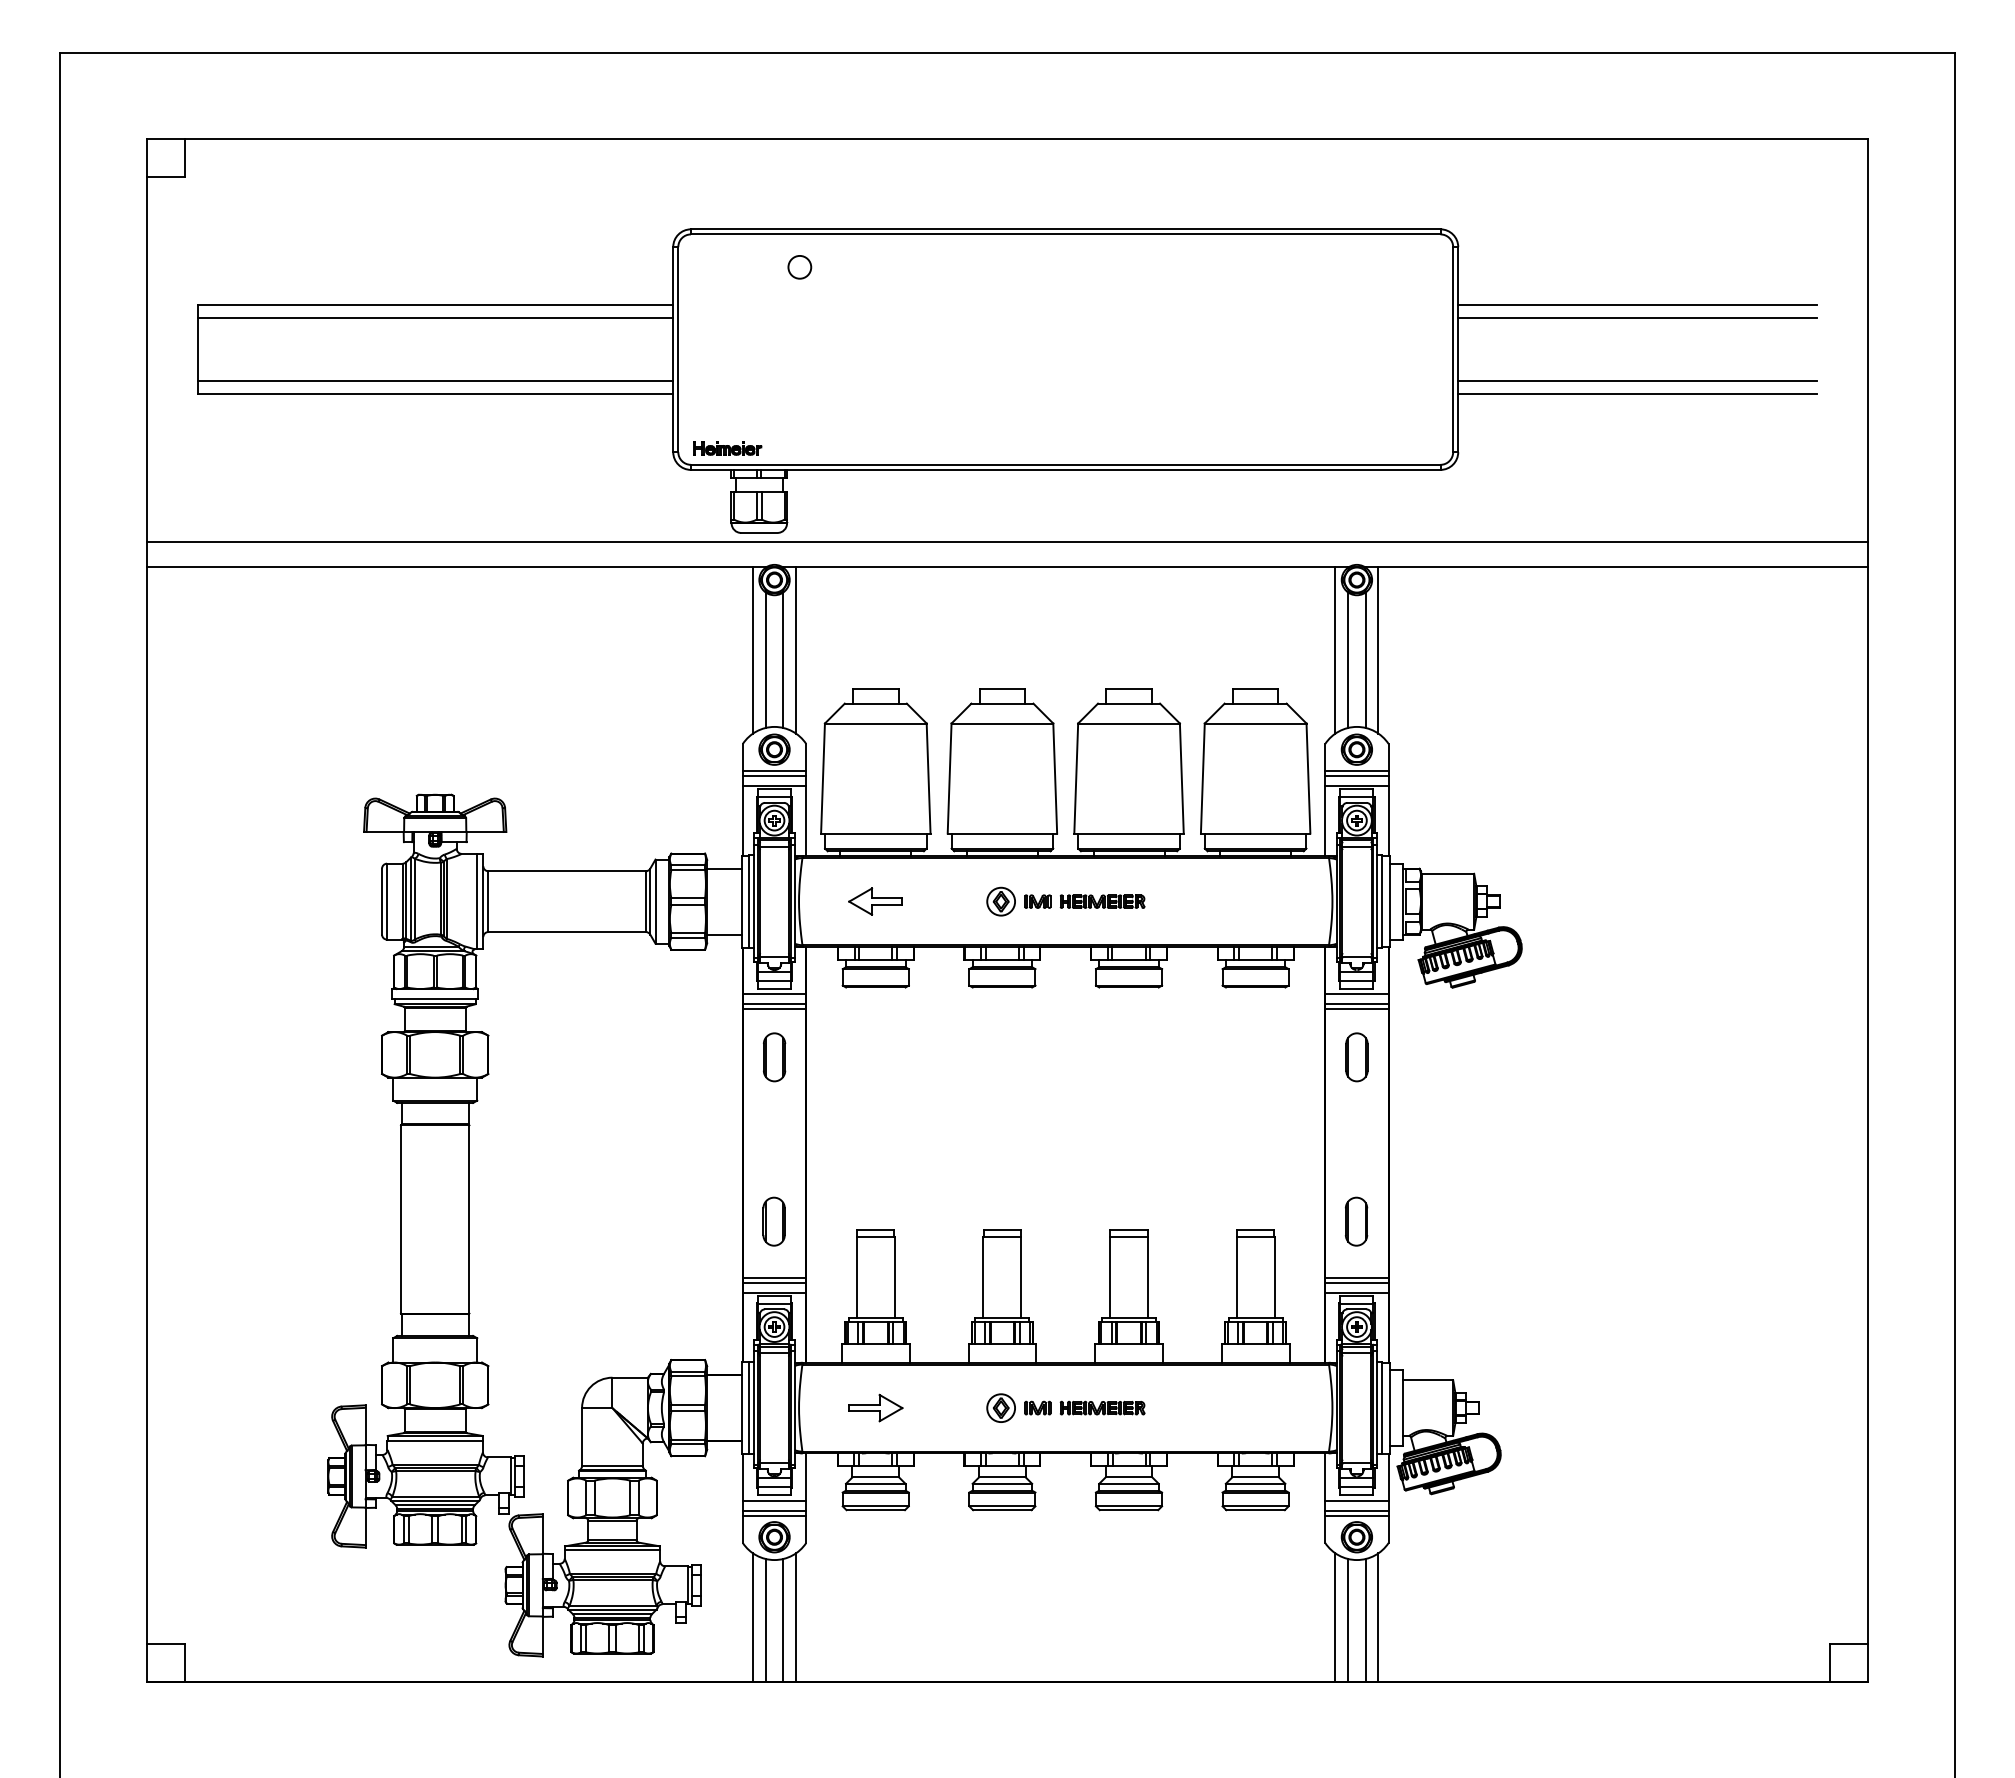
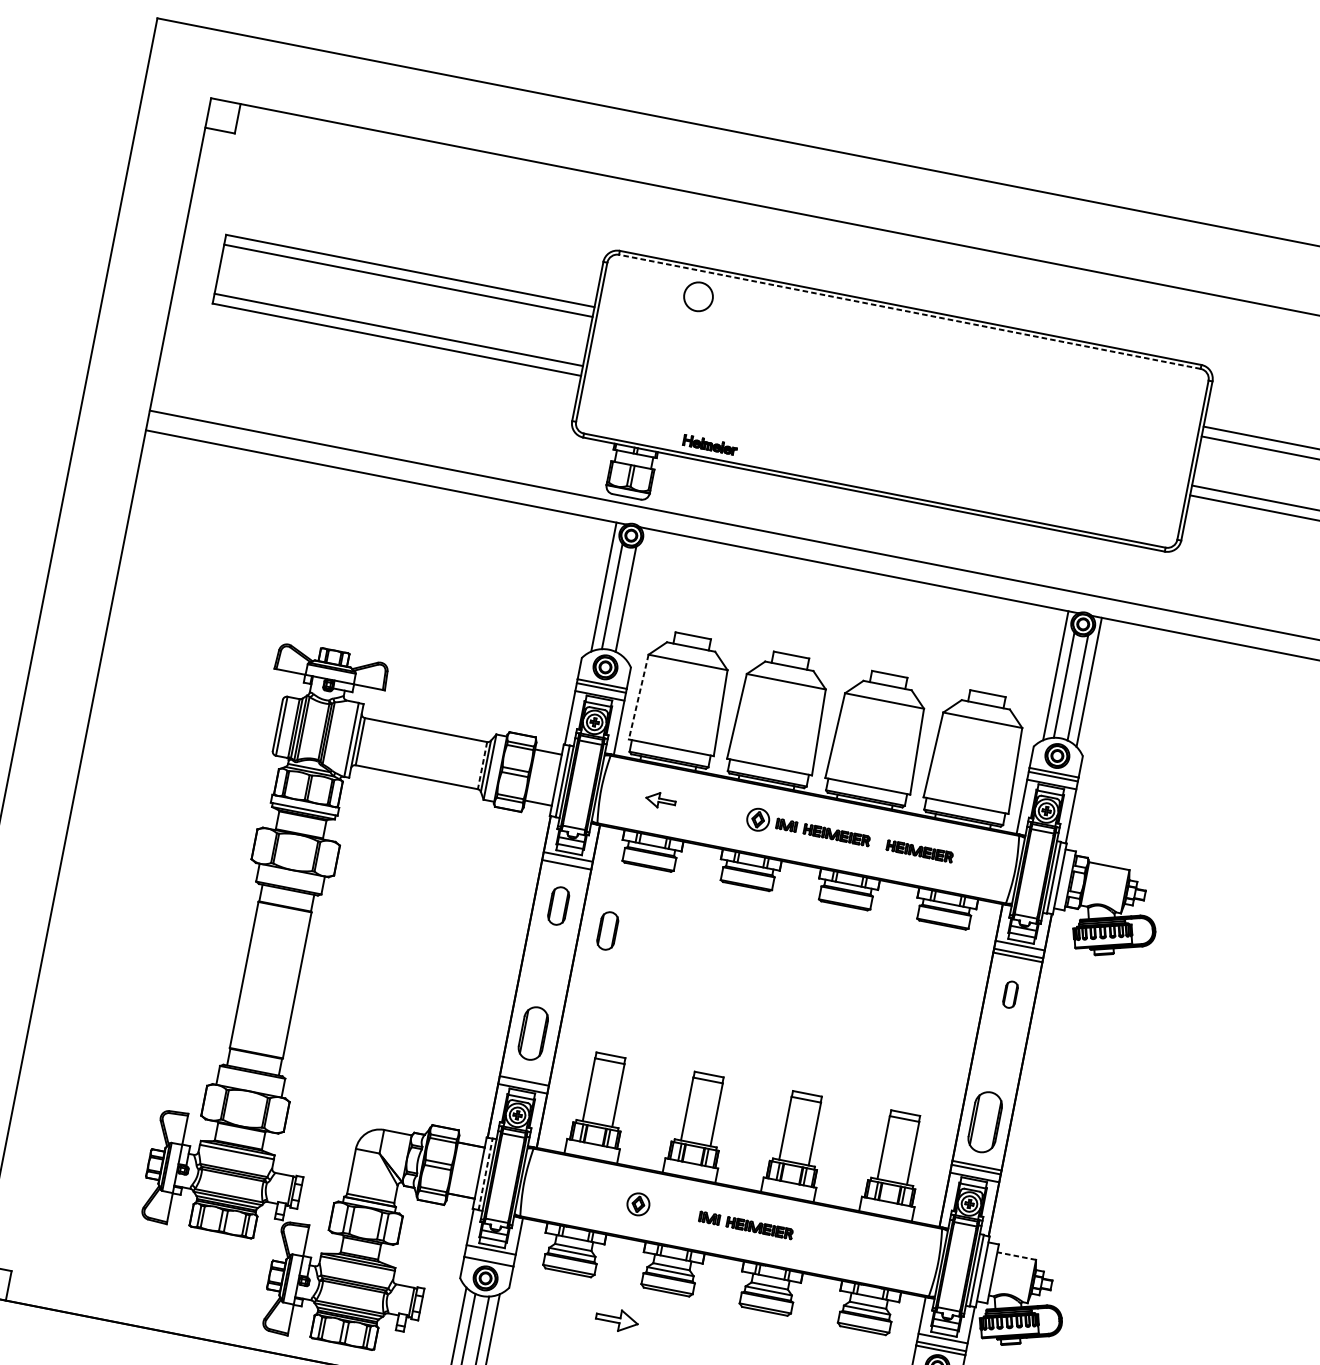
line: (1065, 234) -> (909, 311), solid -> dashed
circle: (799, 267) -> (698, 297), size x1.6
part: (727, 448) -> (710, 445), moved
line: (796, 650) -> (637, 593), removed
line: (823, 779) -> (638, 697), solid -> dashed
part: (875, 901) -> (660, 800), size x0.7
part: (1209, 901) -> (919, 851), added
line: (645, 902) -> (482, 766), solid -> dashed
line: (774, 1009) -> (565, 868), removed
part: (1356, 1057) -> (1010, 994), size x0.7
part: (841, 1076) -> (607, 931), added
part: (773, 1221) -> (532, 1033), size x1.4
part: (1356, 1221) -> (985, 1122), size x1.6
line: (774, 1277) -> (525, 1076), removed
line: (1428, 1380) -> (1016, 1256), solid -> dashed
line: (749, 1407) -> (485, 1173), solid -> dashed
part: (875, 1407) -> (616, 1319), moved
part: (1000, 1407) -> (638, 1203), moved
line: (774, 1510) -> (489, 1257), removed

